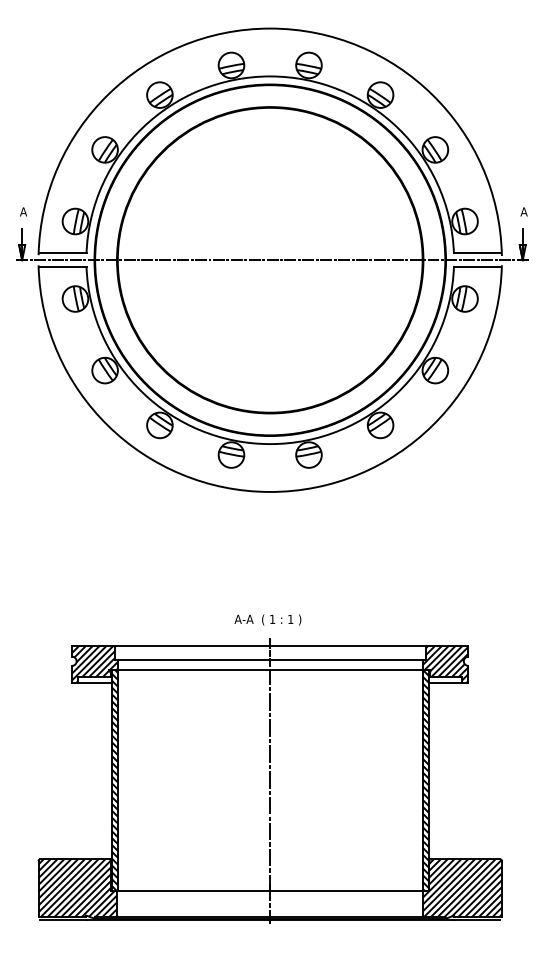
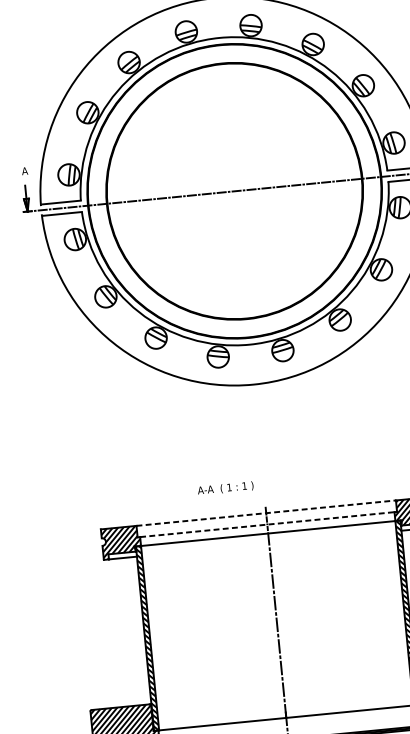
text: (267, 619) -> (225, 488), moved
line: (270, 646) -> (266, 513), solid -> dashed
line: (270, 659) -> (267, 524), solid -> dashed

